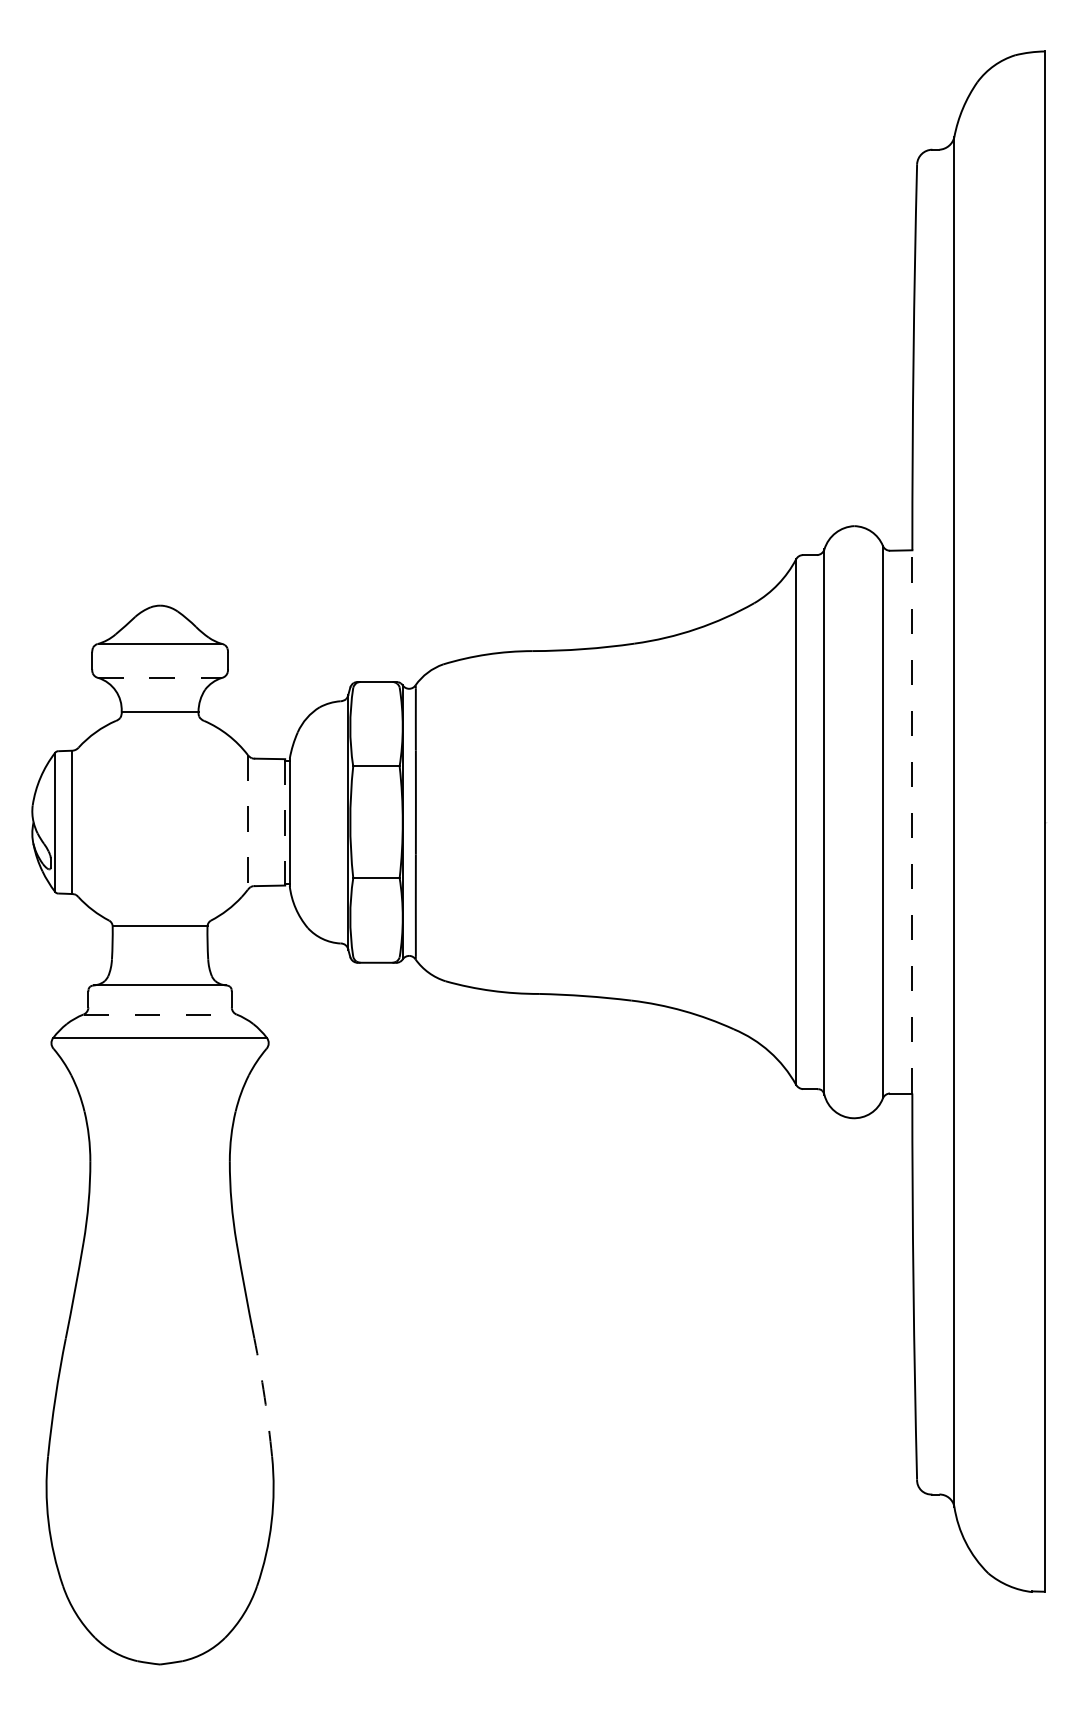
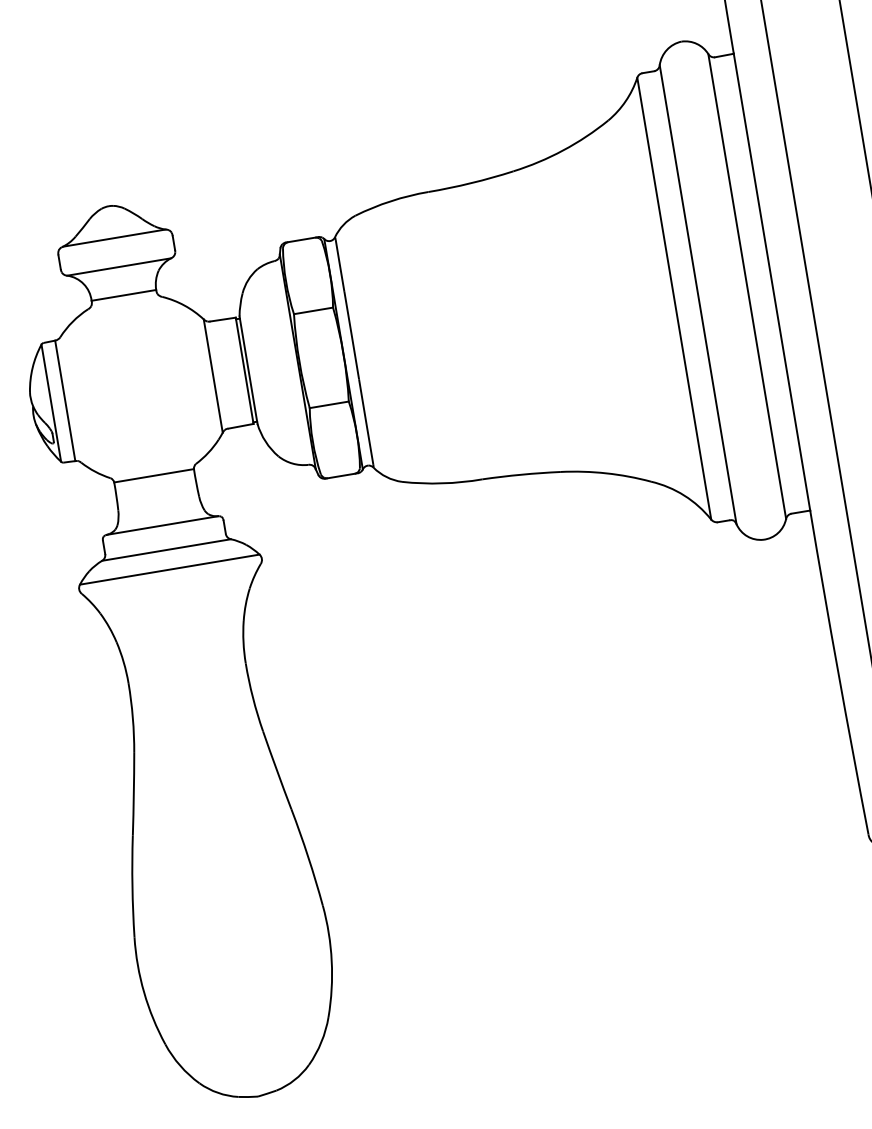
line: (160, 677) -> (119, 266), dashed -> solid
line: (912, 821) -> (772, 281), dashed -> solid
line: (247, 822) -> (213, 376), dashed -> solid
line: (285, 822) -> (244, 370), dashed -> solid
line: (160, 1014) -> (166, 549), dashed -> solid
arc: (264, 1397) -> (308, 857), dashed -> solid

